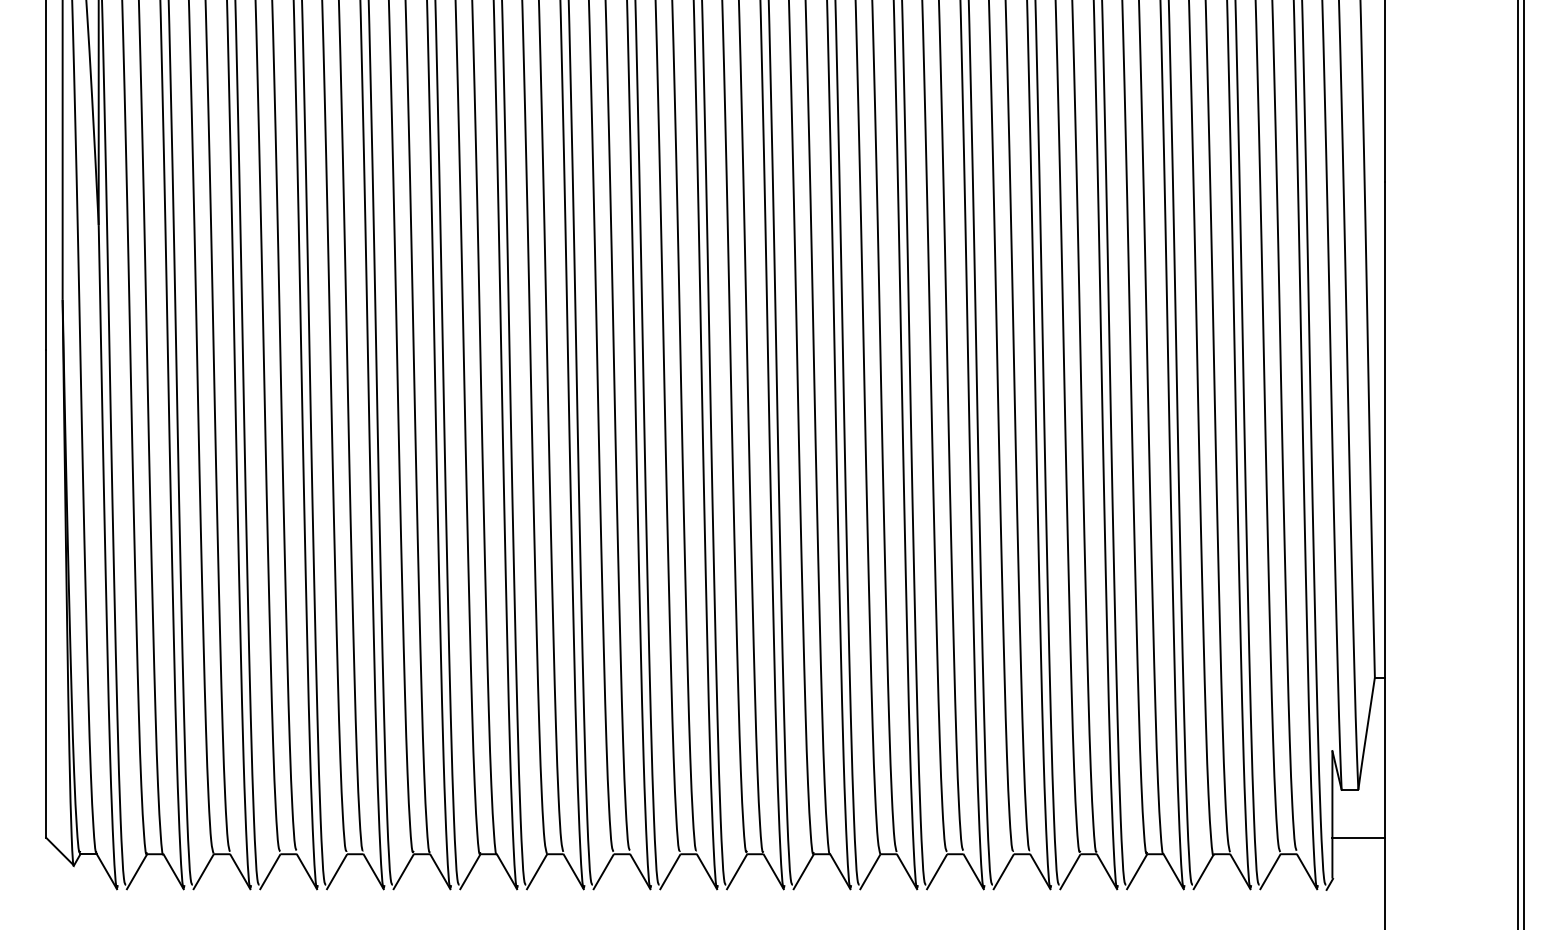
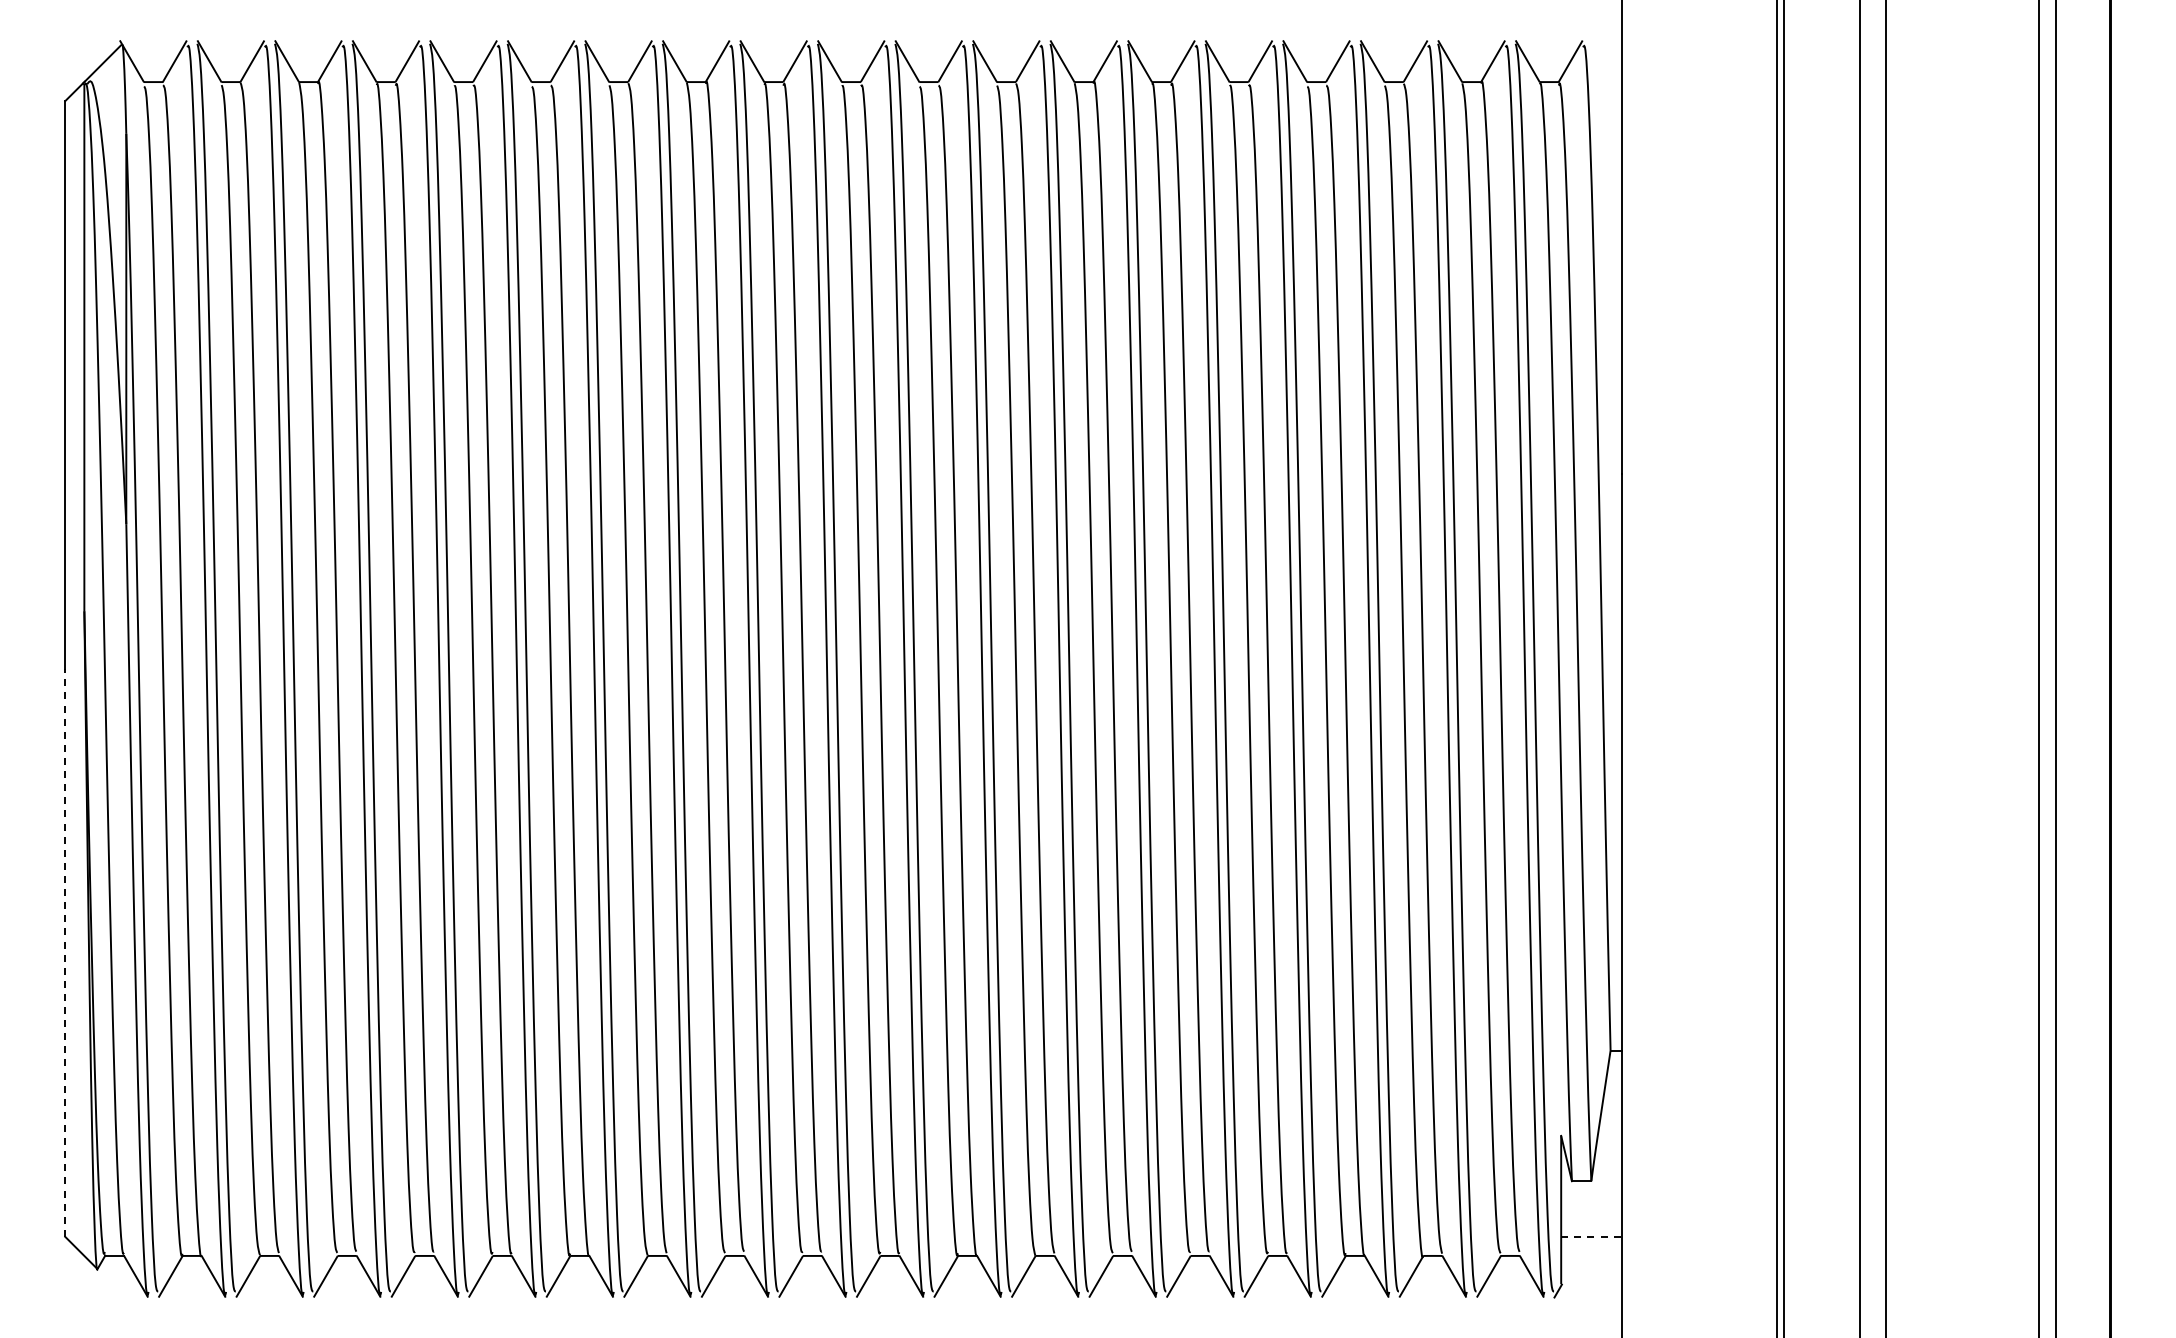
line: (46, 593) -> (65, 952), solid -> dashed
line: (1358, 838) -> (1591, 1237), solid -> dashed

